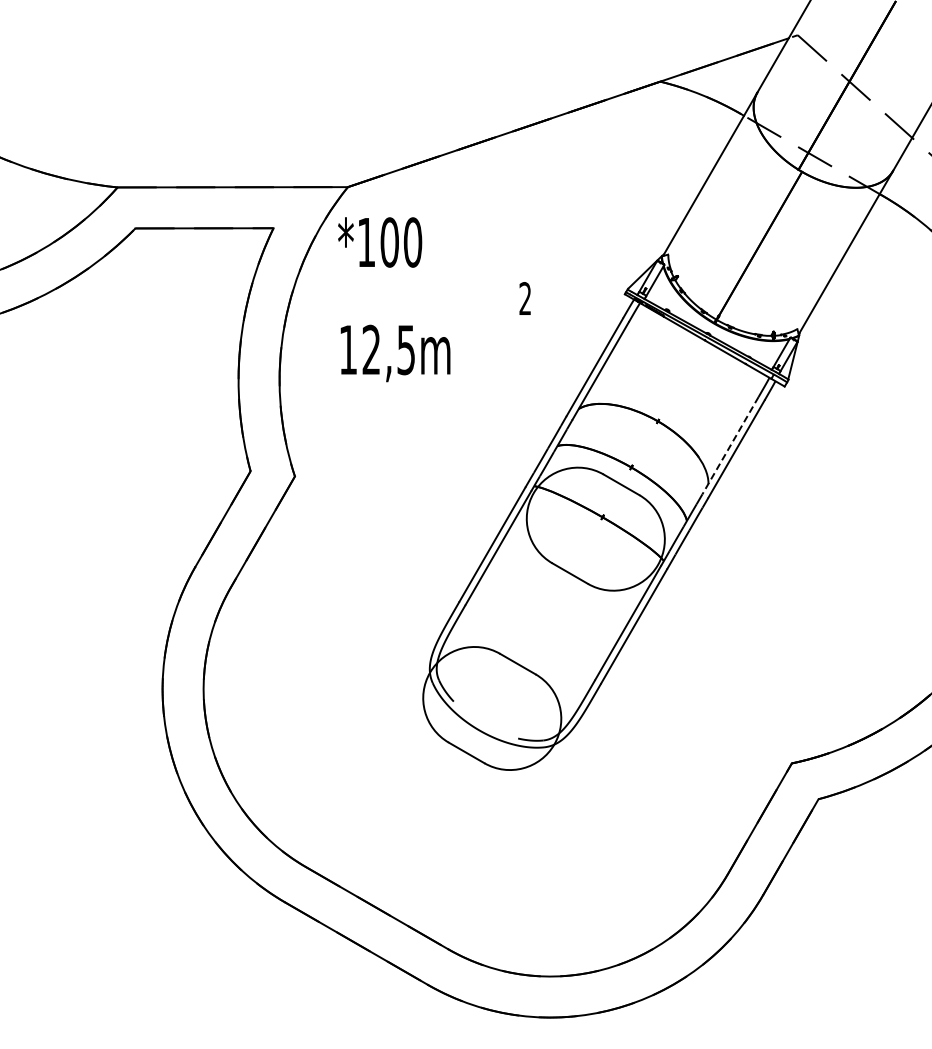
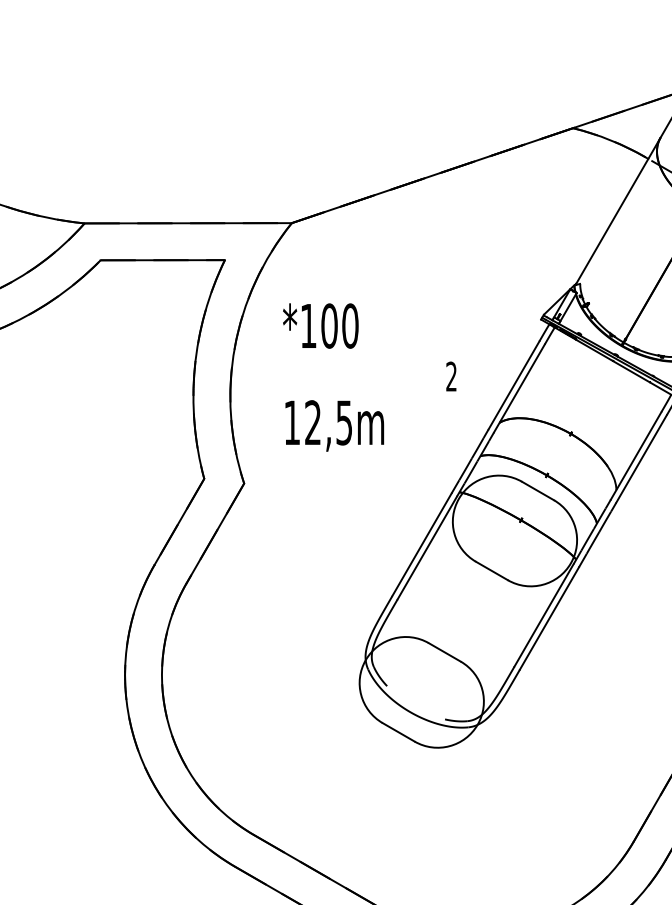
text: (434, 299) -> (369, 377), moved
line: (730, 446) -> (636, 456), dashed -> solid

